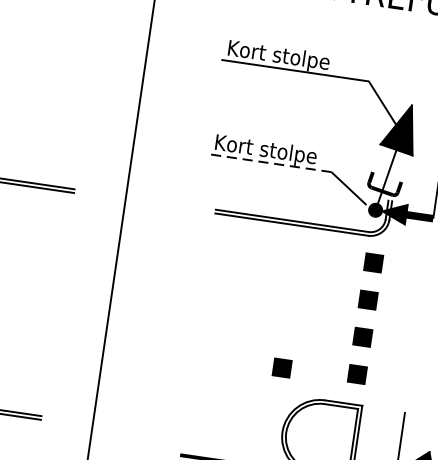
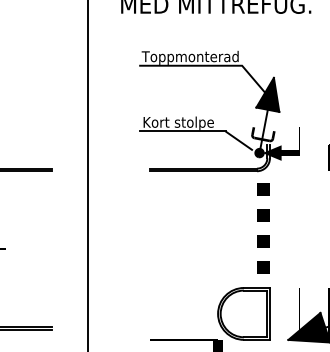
text: (295, 58) -> (189, 57), Kort stolpe -> Toppmonterad
line: (269, 163) -> (182, 131), dashed -> solid
line: (282, 368) -> (211, 270), removed

